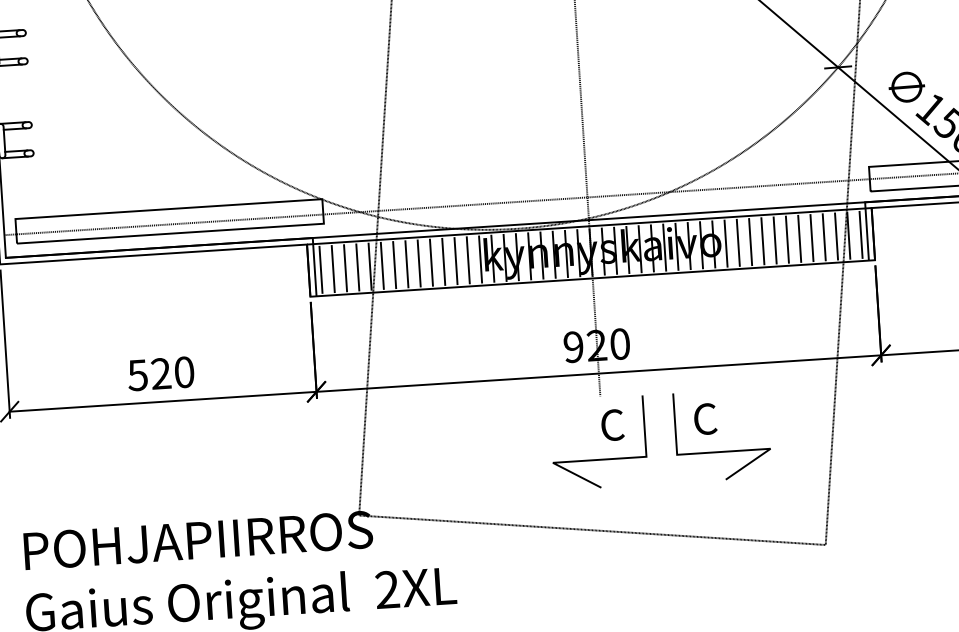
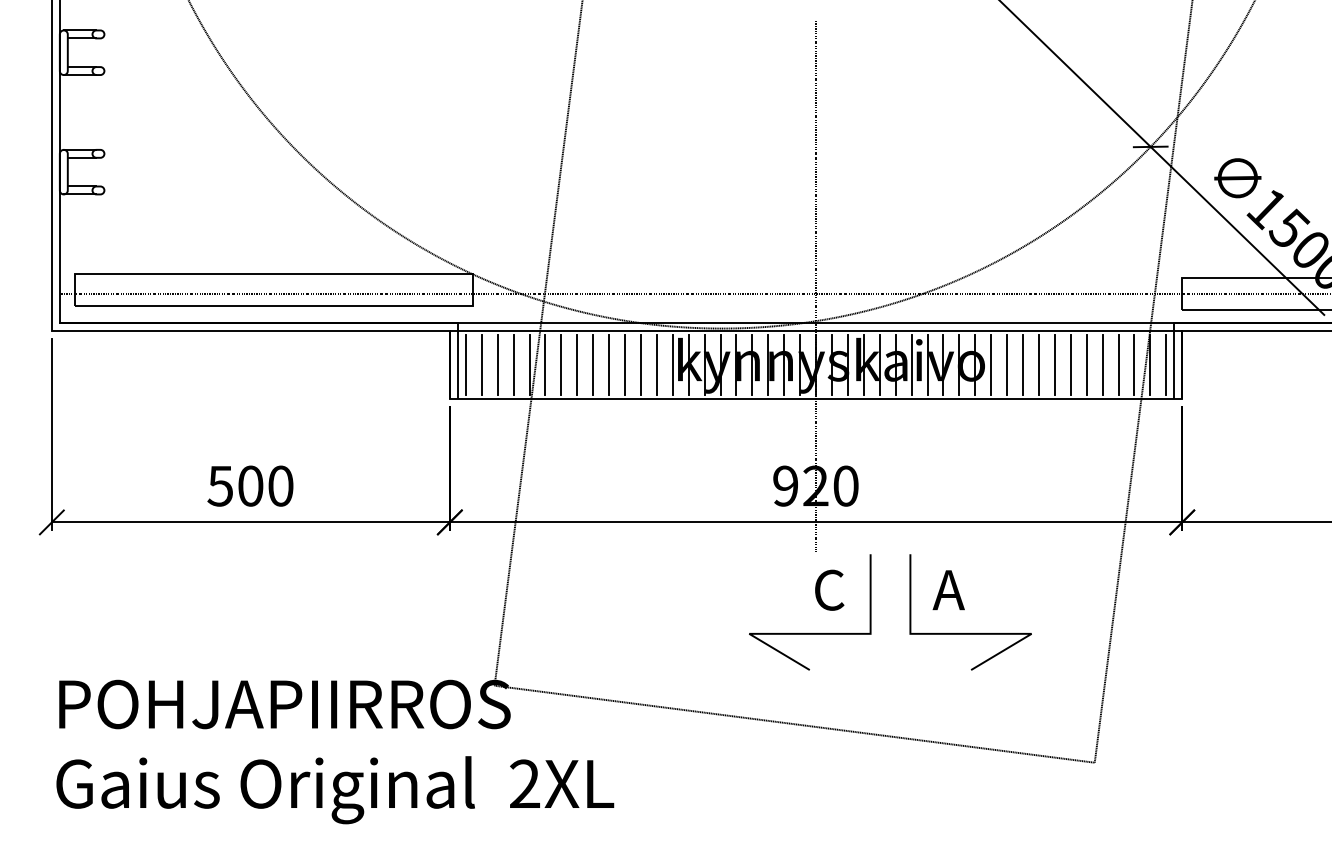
text: (160, 373) -> (250, 485), 520 -> 500
text: (704, 418) -> (948, 589), C -> A

